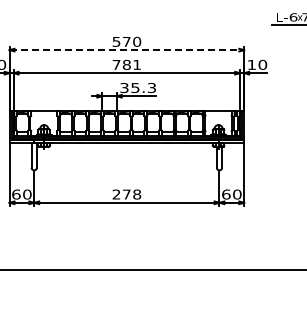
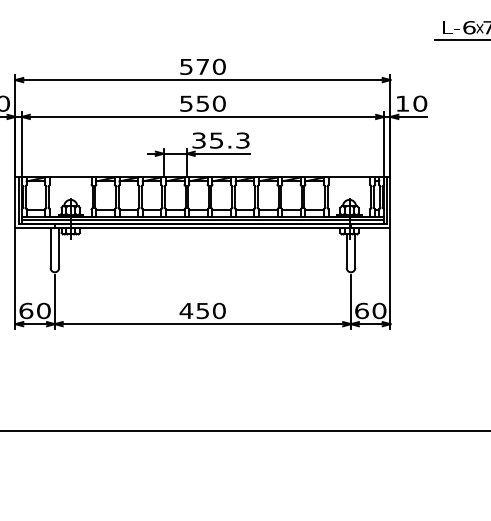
line: (127, 50) -> (203, 80), dashed -> solid
text: (126, 64) -> (202, 103), 781 -> 550
text: (126, 194) -> (202, 310), 278 -> 450

